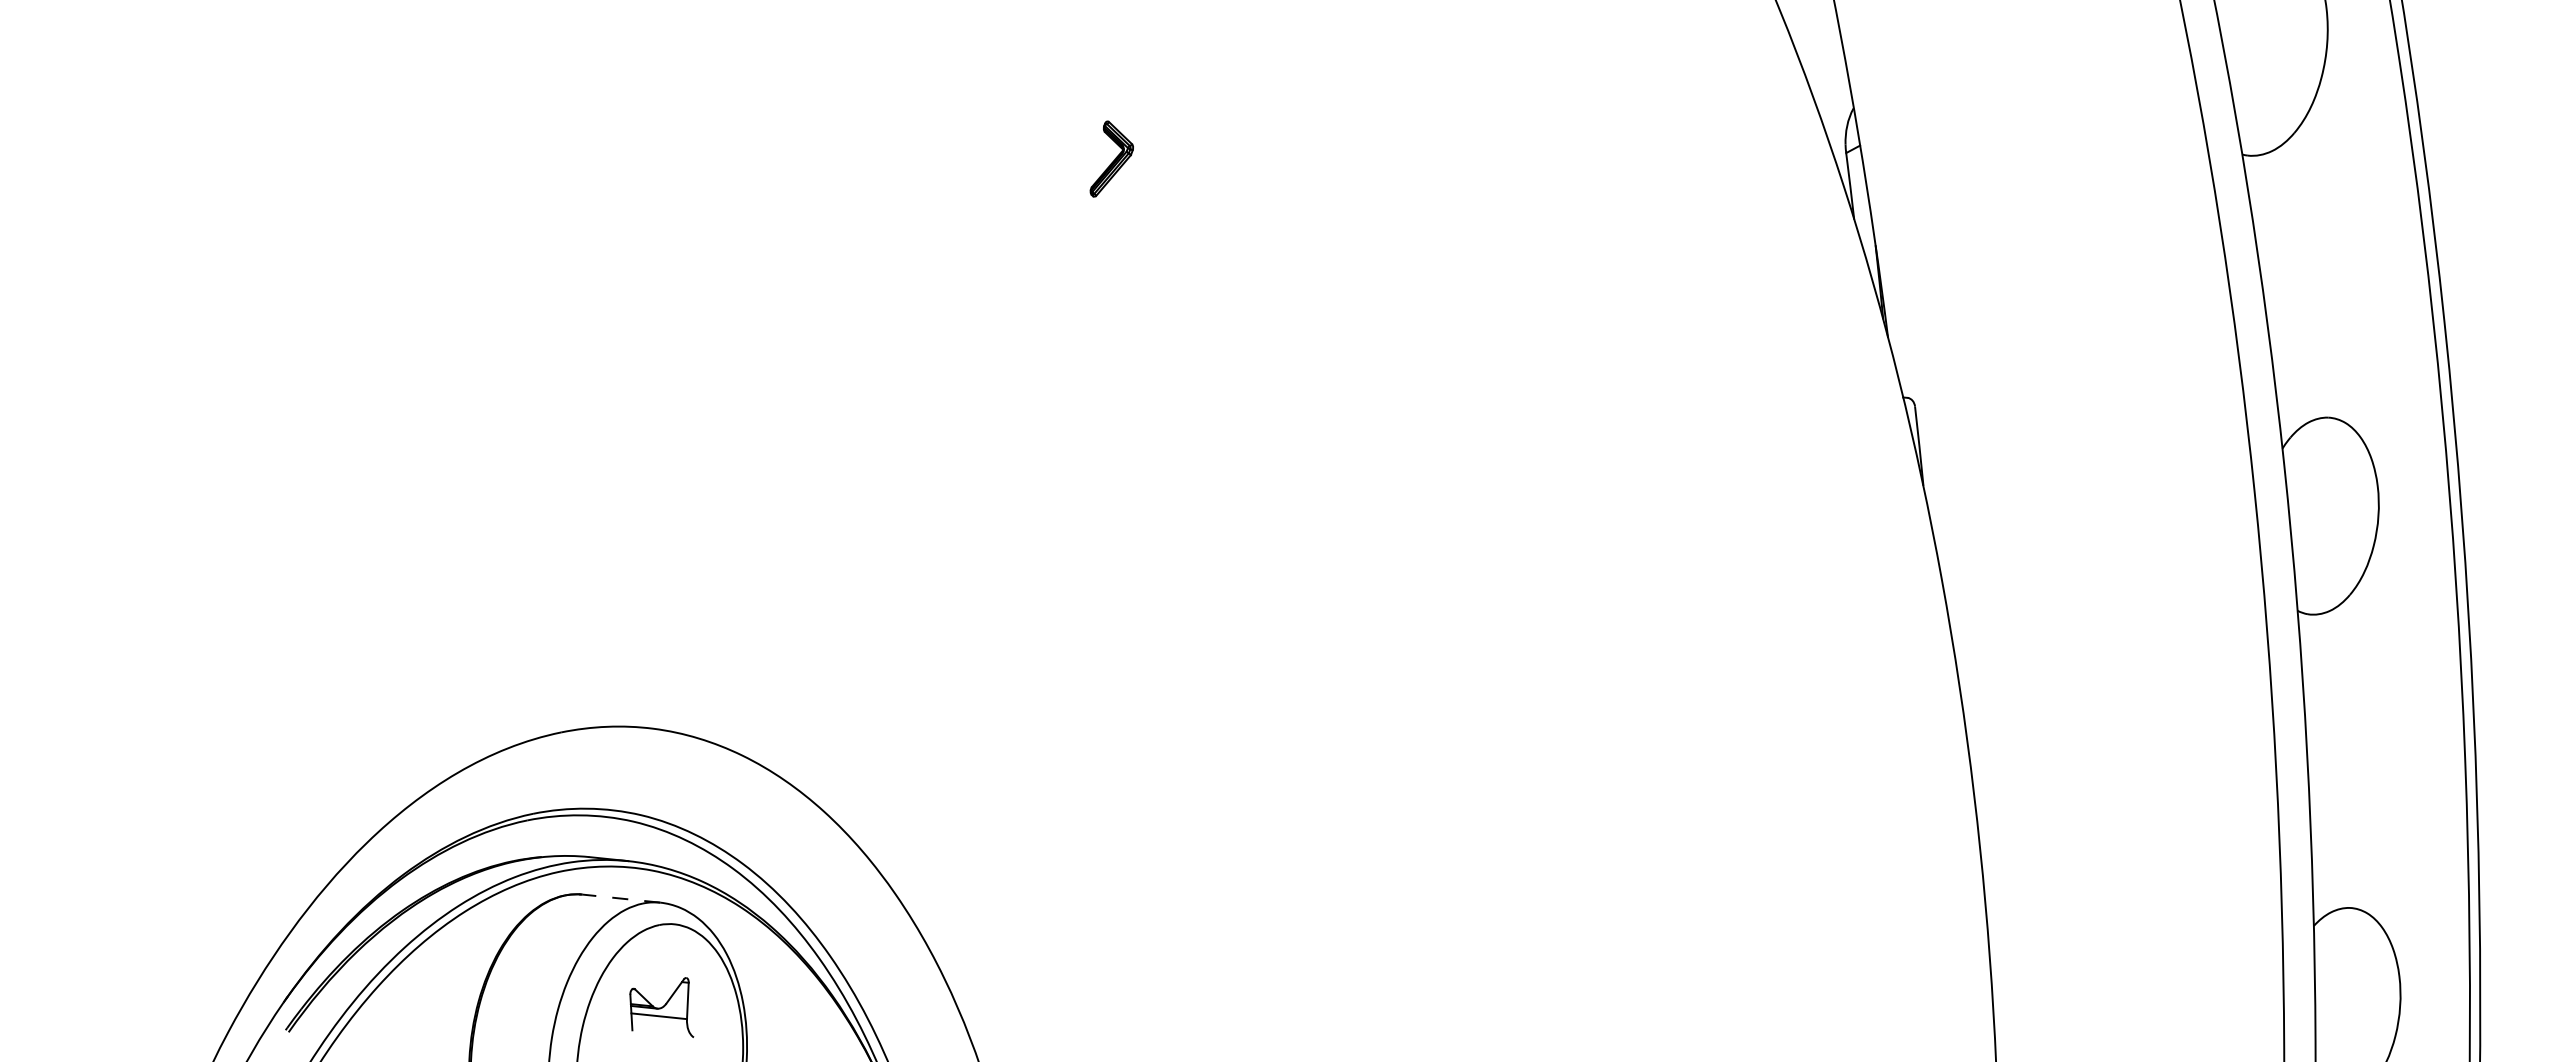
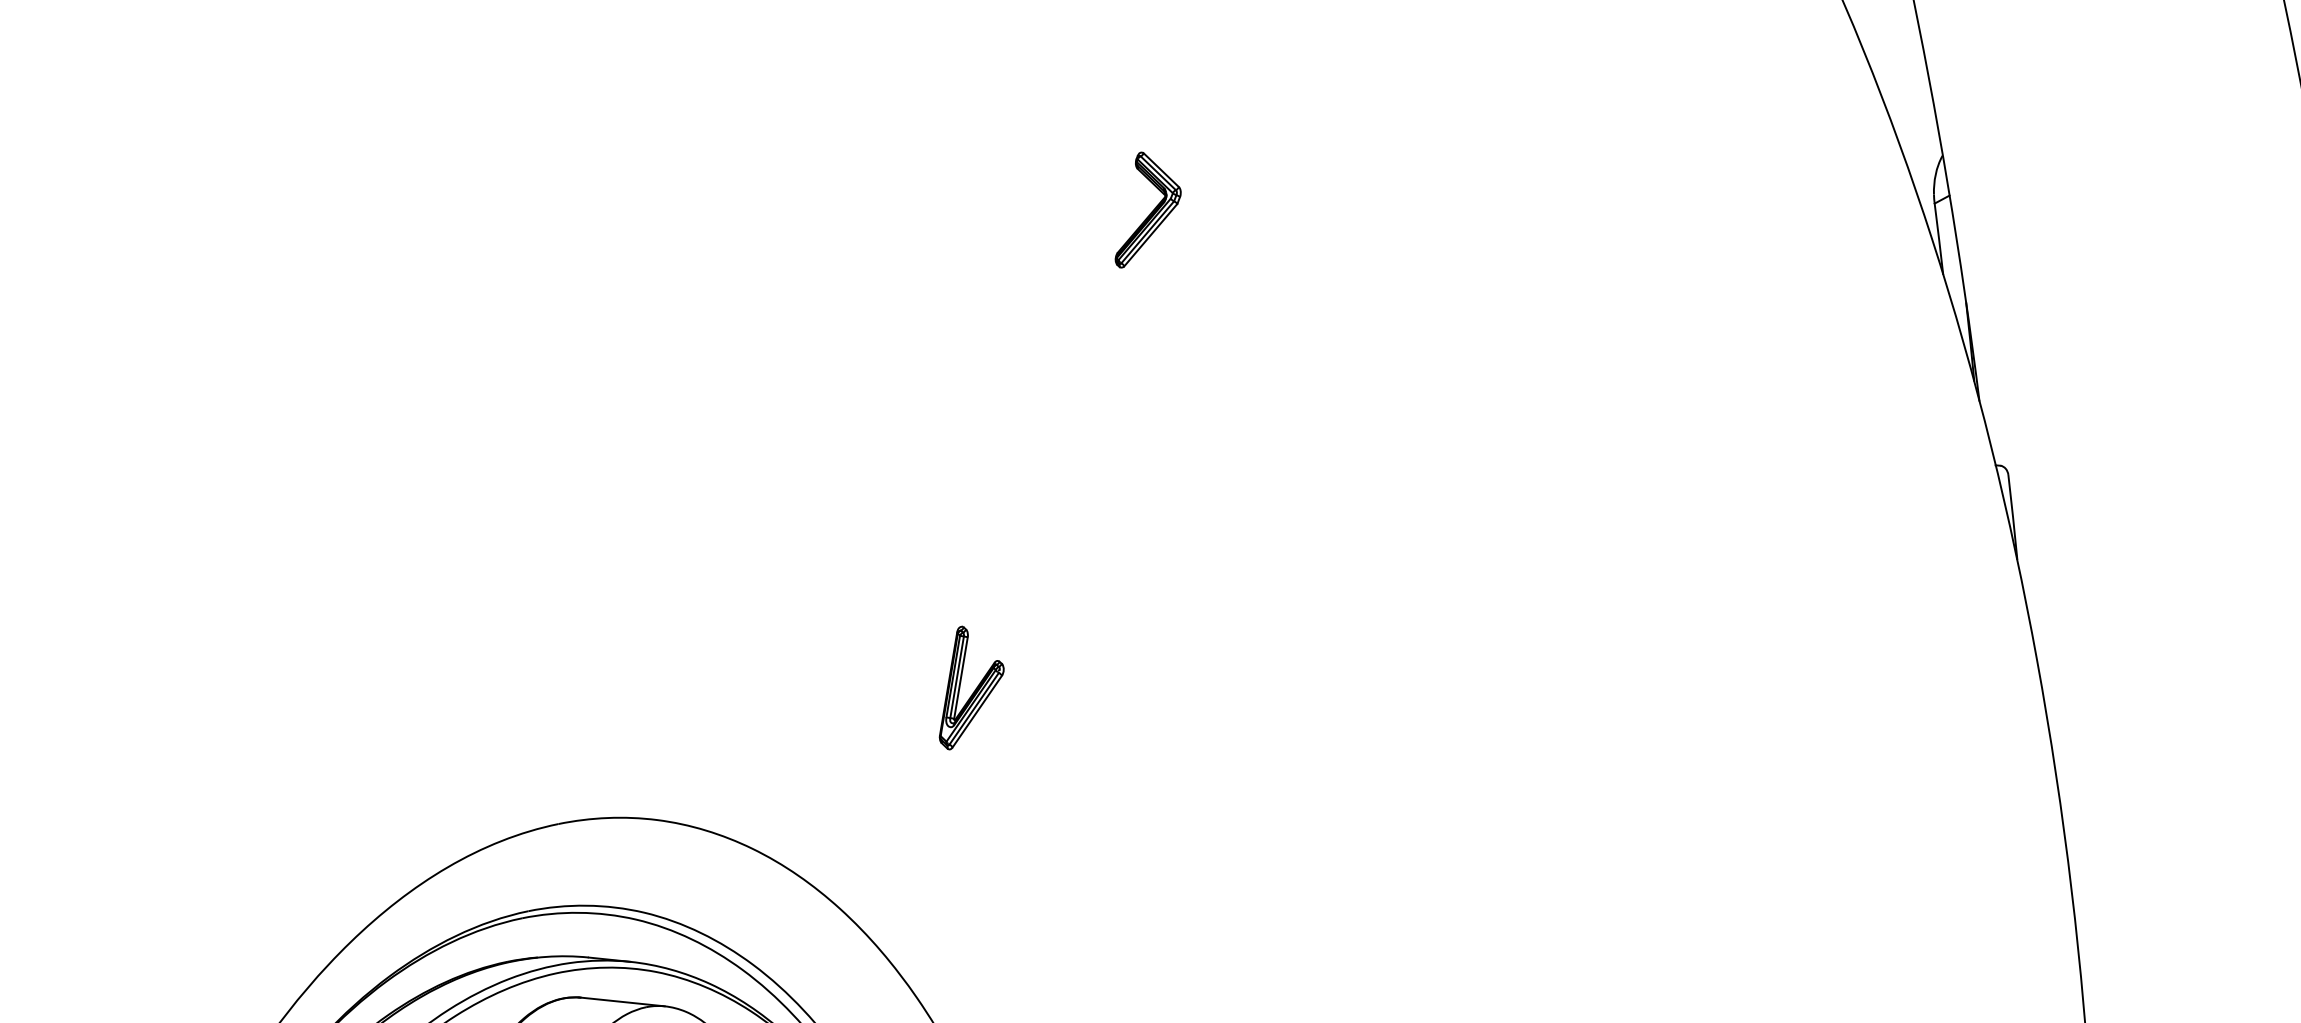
part: (1111, 158) -> (1147, 209), size x1.43
part: (946, 605) -> (971, 688), added
line: (620, 898) -> (622, 1001), dashed -> solid

